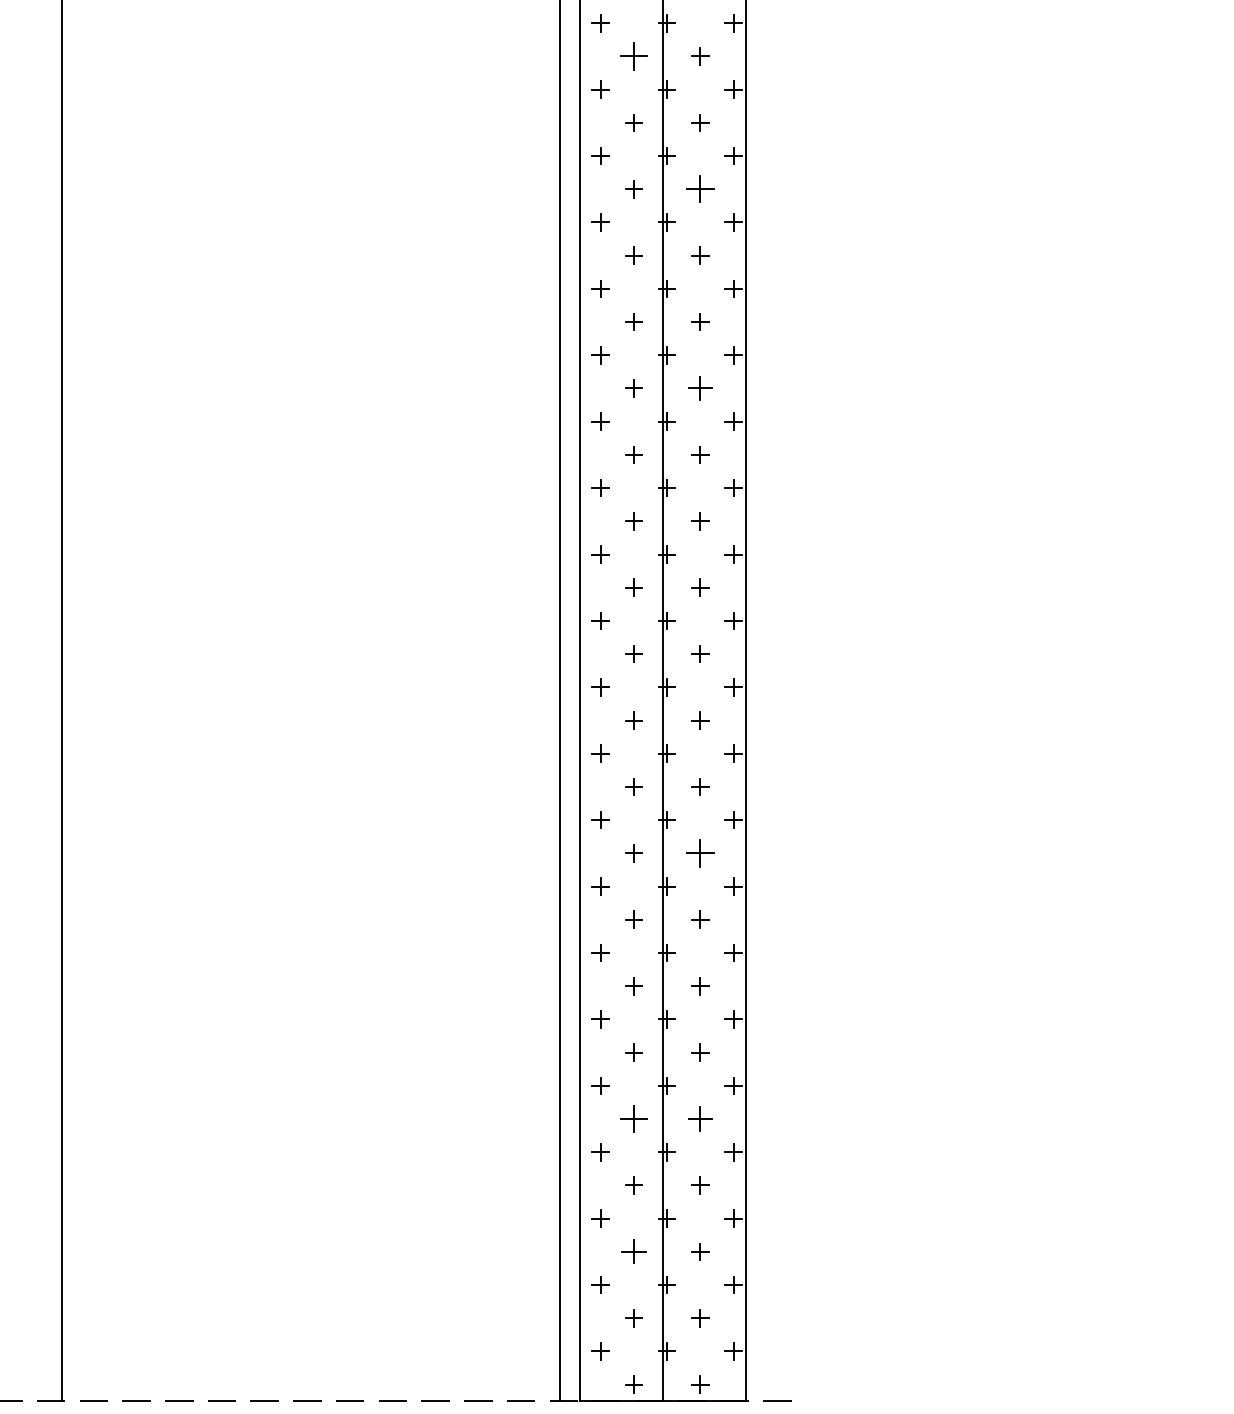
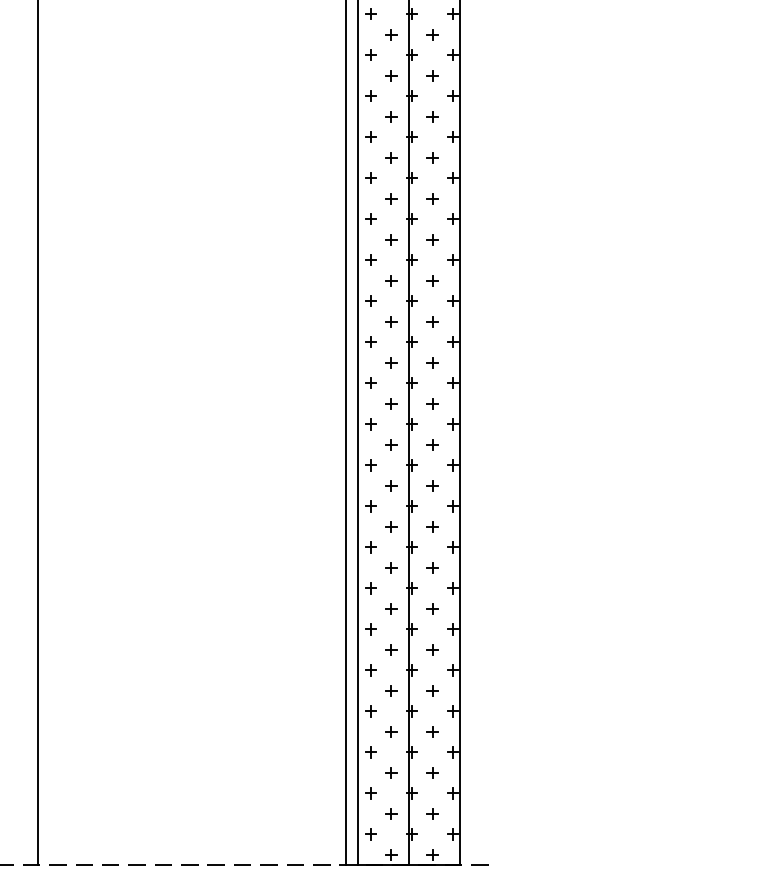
part: (634, 56) -> (391, 34), size x0.62
part: (700, 188) -> (432, 116), size x0.62
part: (700, 387) -> (432, 239), size x0.71
part: (700, 852) -> (432, 526), size x0.62
part: (634, 1118) -> (391, 690), size x0.62
part: (700, 1118) -> (432, 690), size x0.71
part: (634, 1251) -> (391, 772), size x0.71

